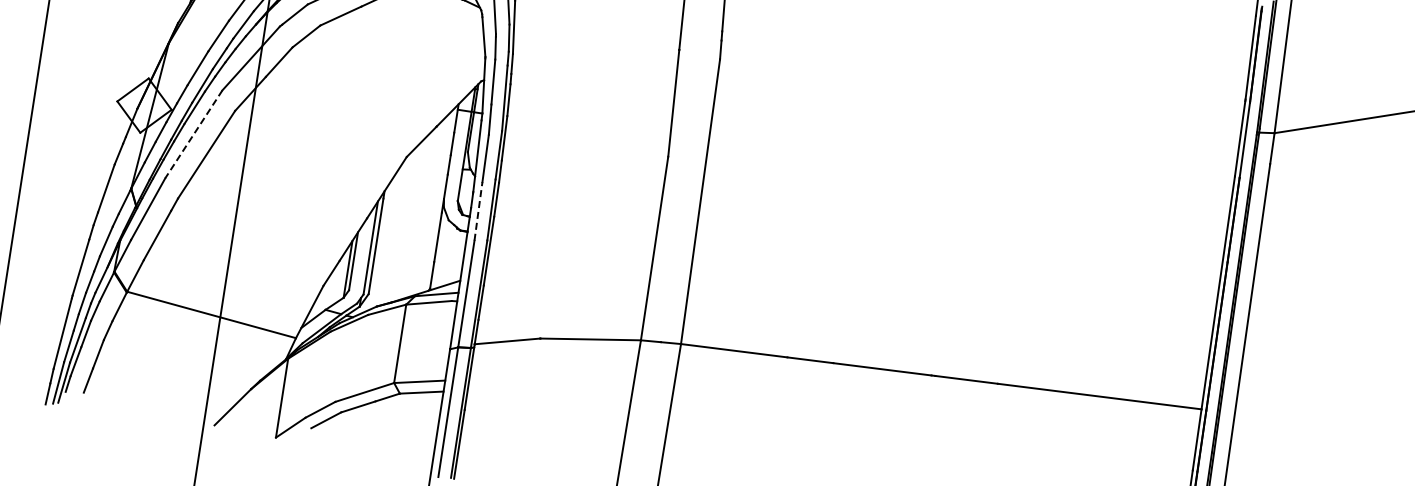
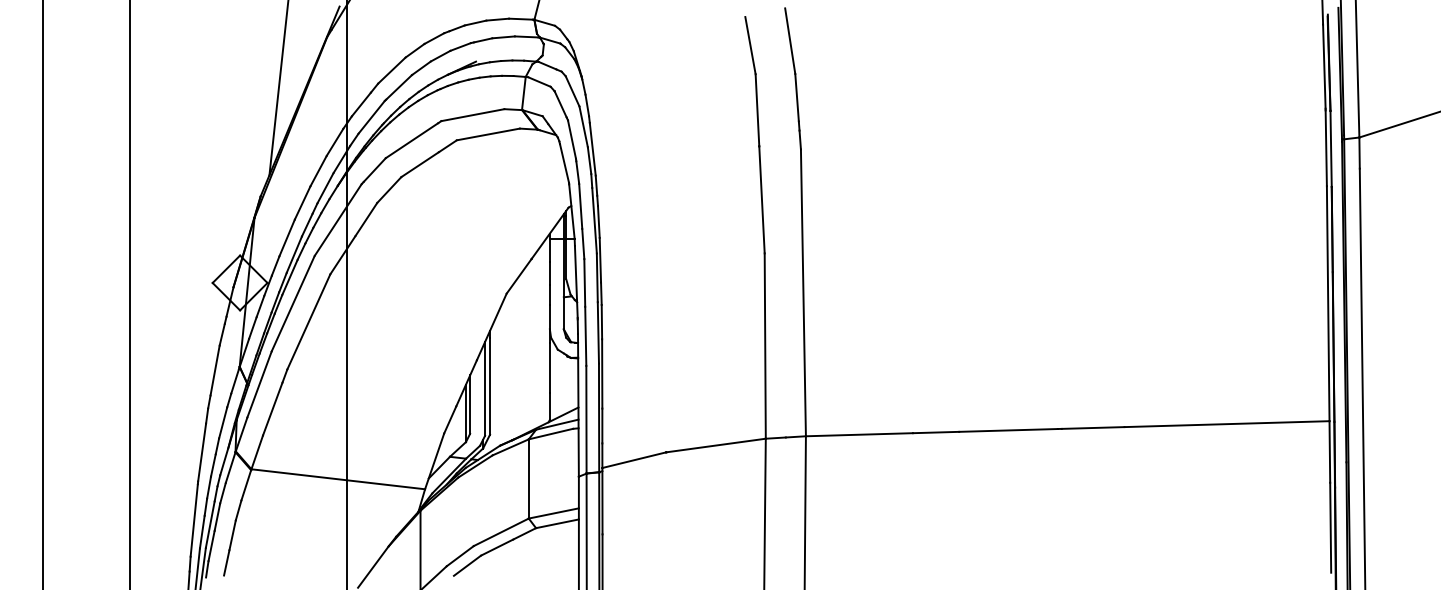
line: (194, 135) -> (293, 304), dashed -> solid
line: (478, 211) -> (585, 336), dashed -> solid

